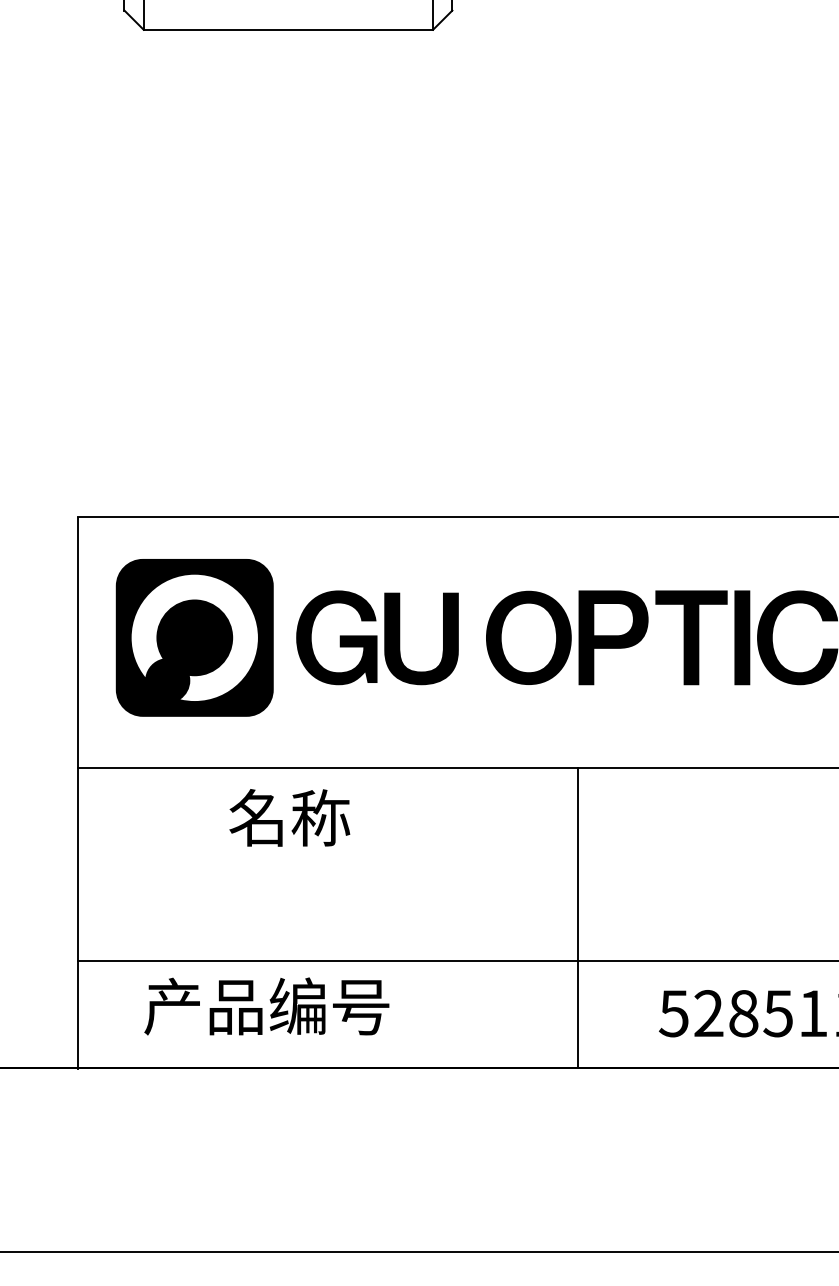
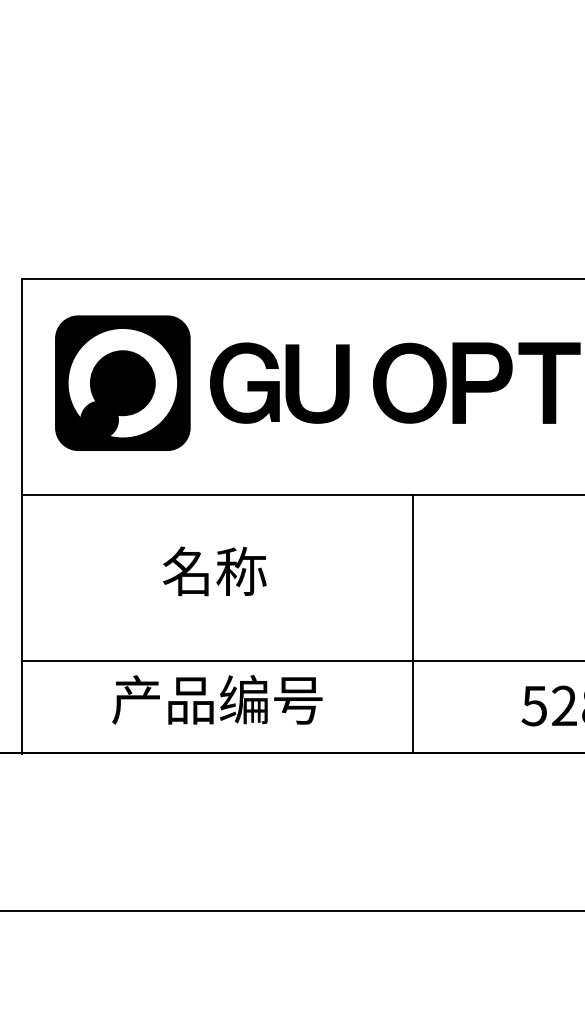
text: (289, 817) -> (214, 571), moved
line: (577, 918) -> (412, 624), moved
text: (266, 1006) -> (217, 699), moved

